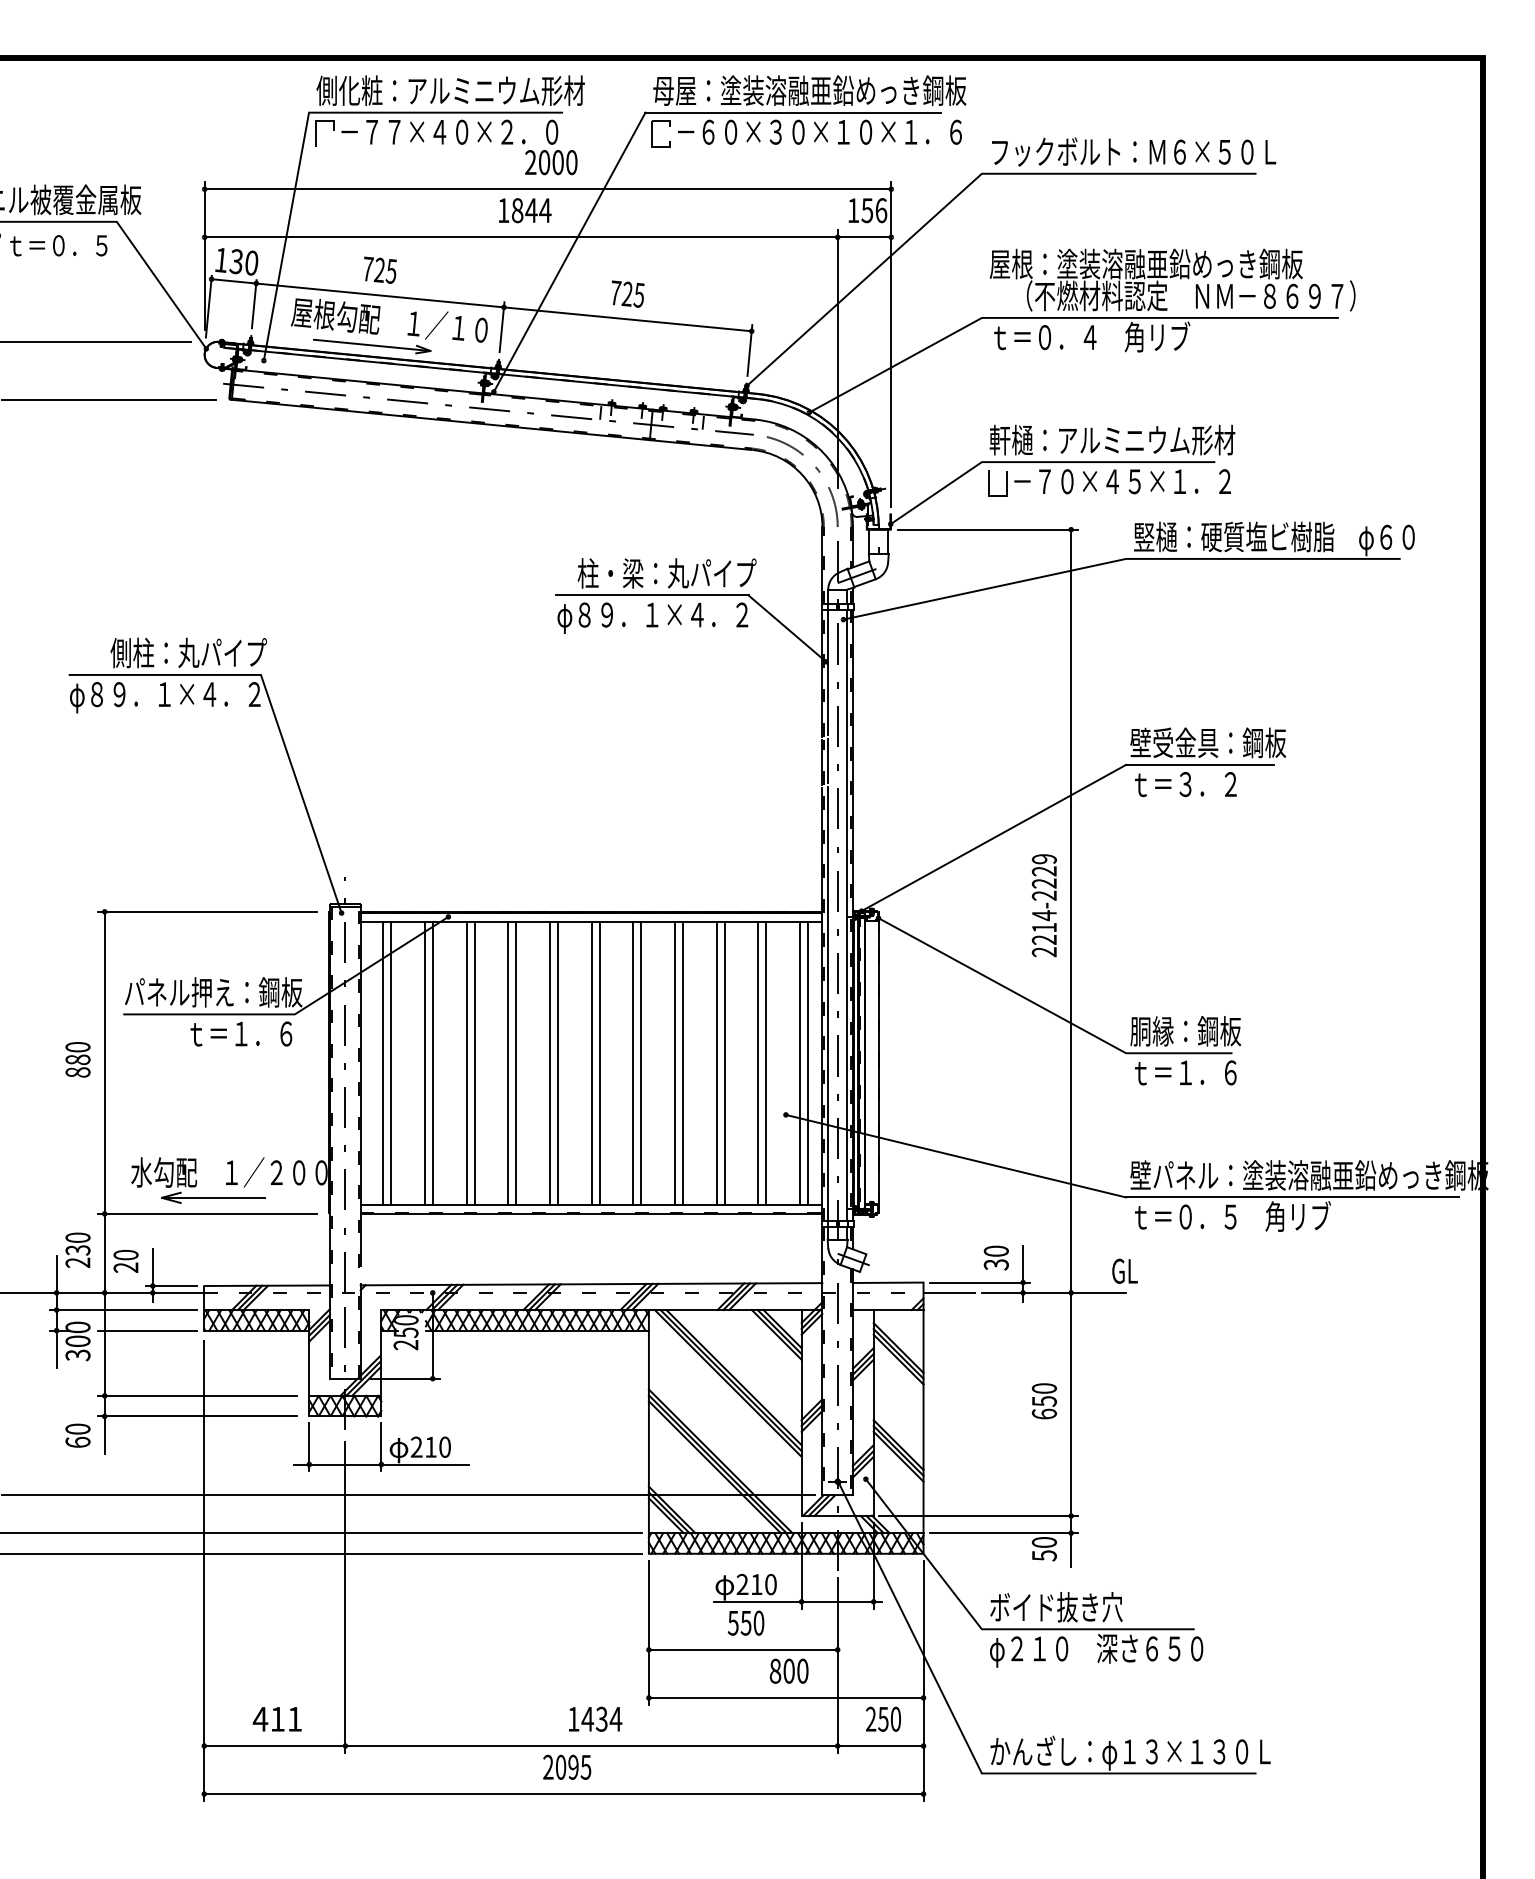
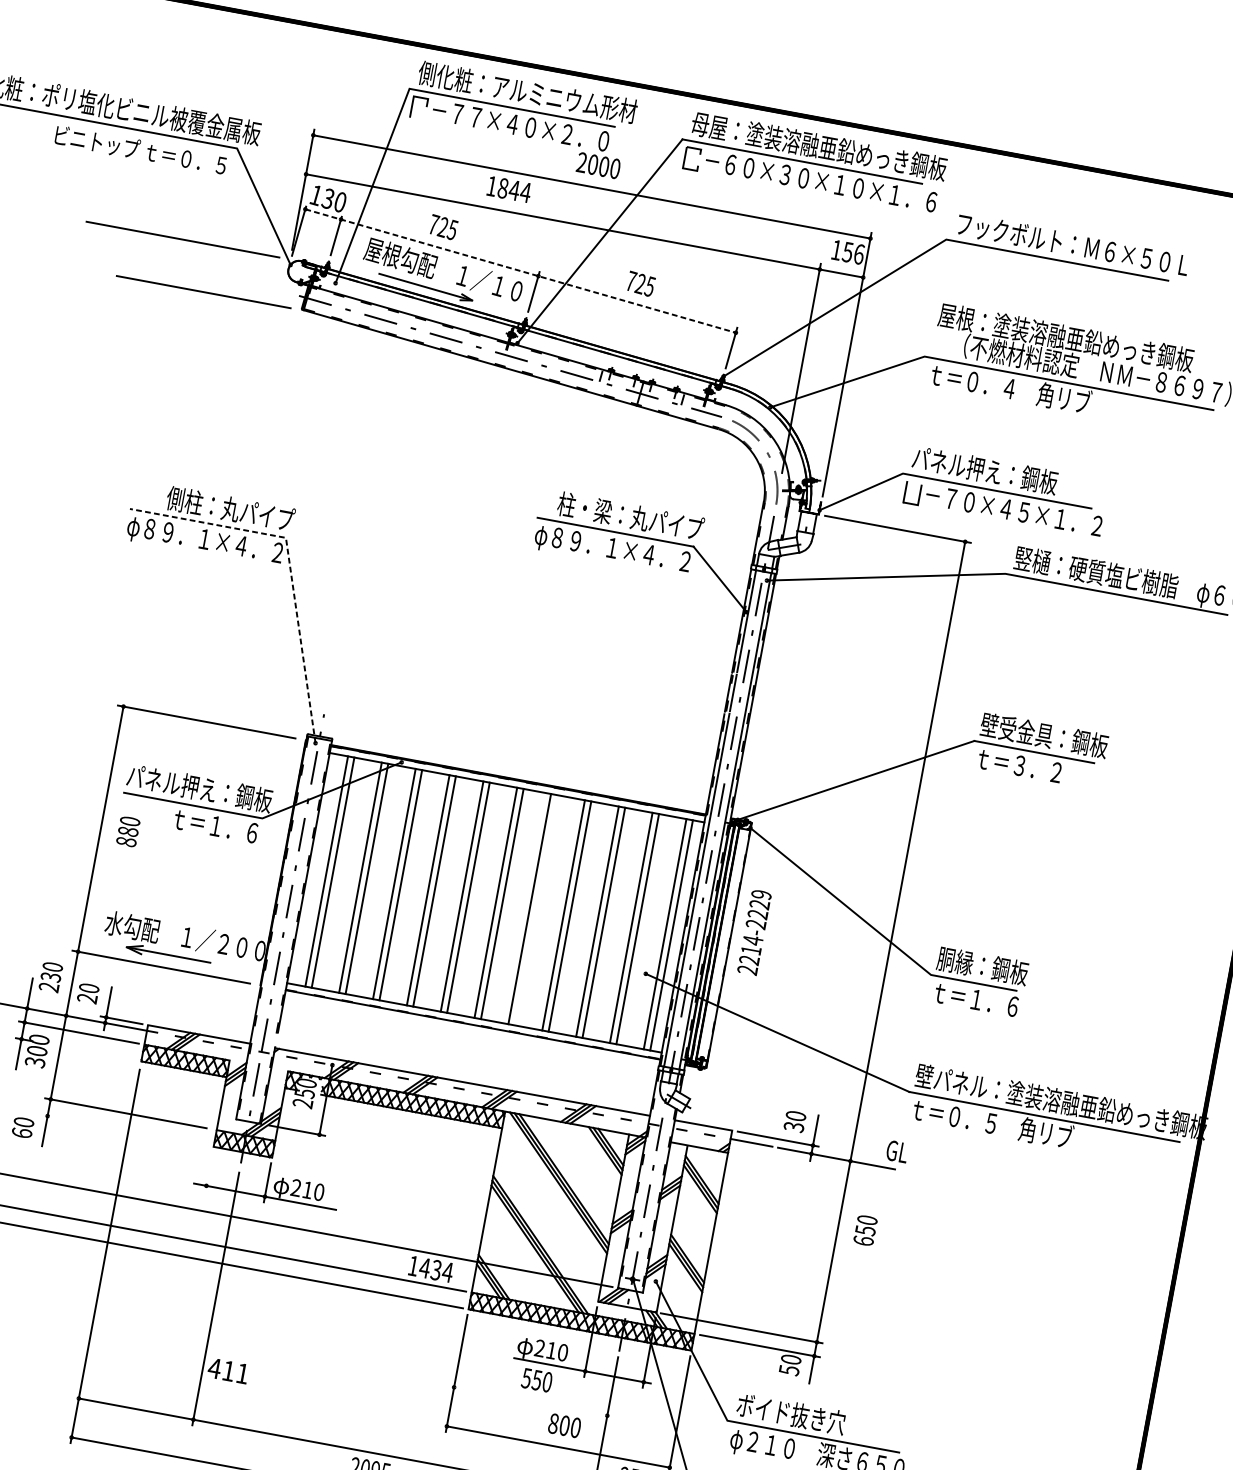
text: (525, 210) -> (509, 189), moved
line: (482, 305) -> (521, 271), solid -> dashed
text: (1112, 439) -> (1012, 474), 軒樋：アルミニウム形材 -> パネル押え：鋼板
line: (270, 702) -> (289, 561), solid -> dashed
text: (1043, 905) -> (753, 932), moved
text: (77, 1059) -> (127, 831), moved
line: (641, 1063) -> (536, 910), removed
line: (147, 1330) -> (95, 1052), removed
text: (1043, 1401) -> (864, 1230), moved
line: (196, 1416) -> (122, 1129), removed
line: (309, 1447) -> (209, 1172), removed
line: (742, 1649) -> (530, 1401), removed
text: (595, 1718) -> (431, 1268), moved
text: (276, 1719) -> (227, 1371), moved

